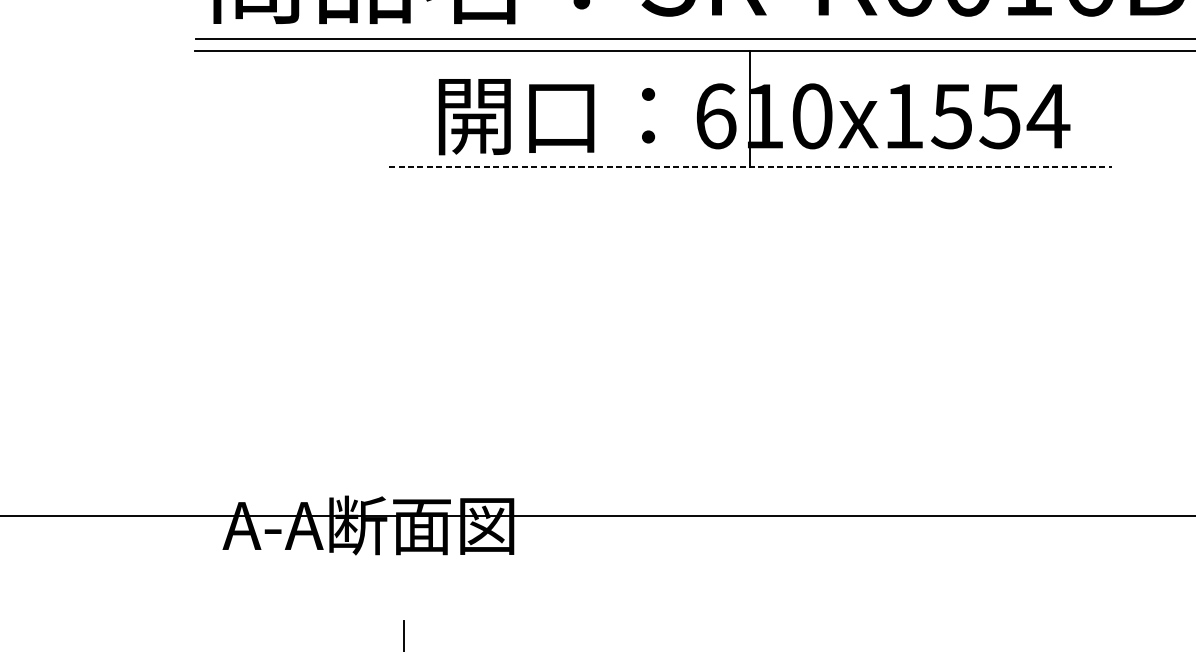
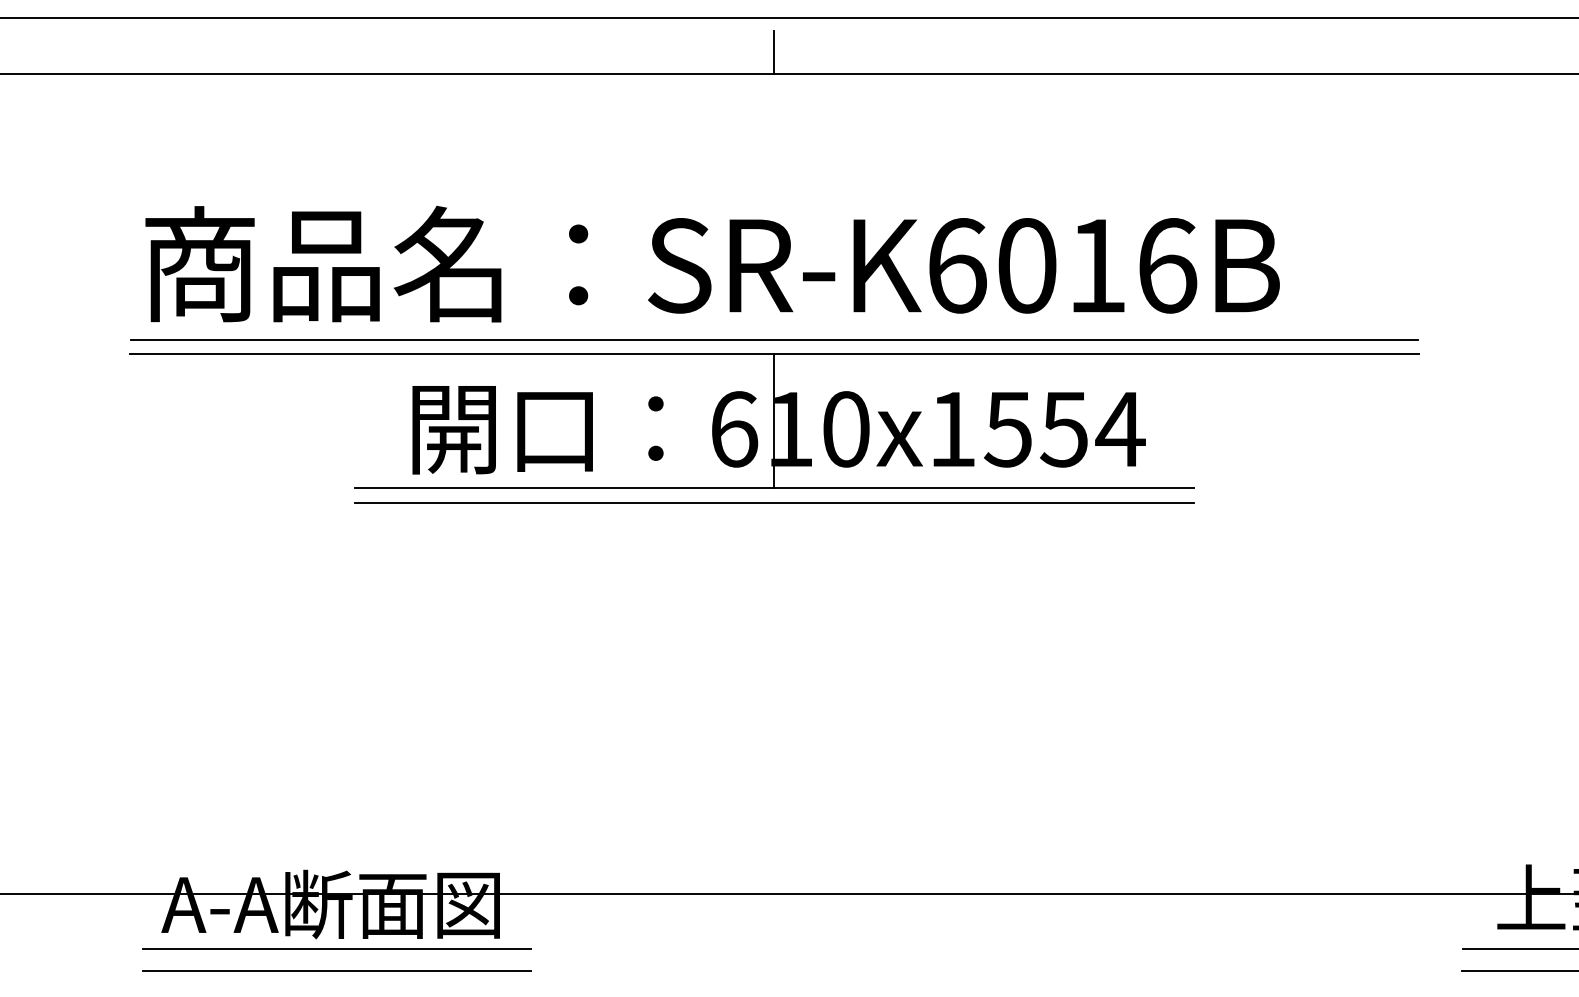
line: (750, 167) -> (774, 488), dashed -> solid
line: (750, 179) -> (774, 502), added
line: (373, 564) -> (336, 949), added
line: (373, 582) -> (336, 970), added

